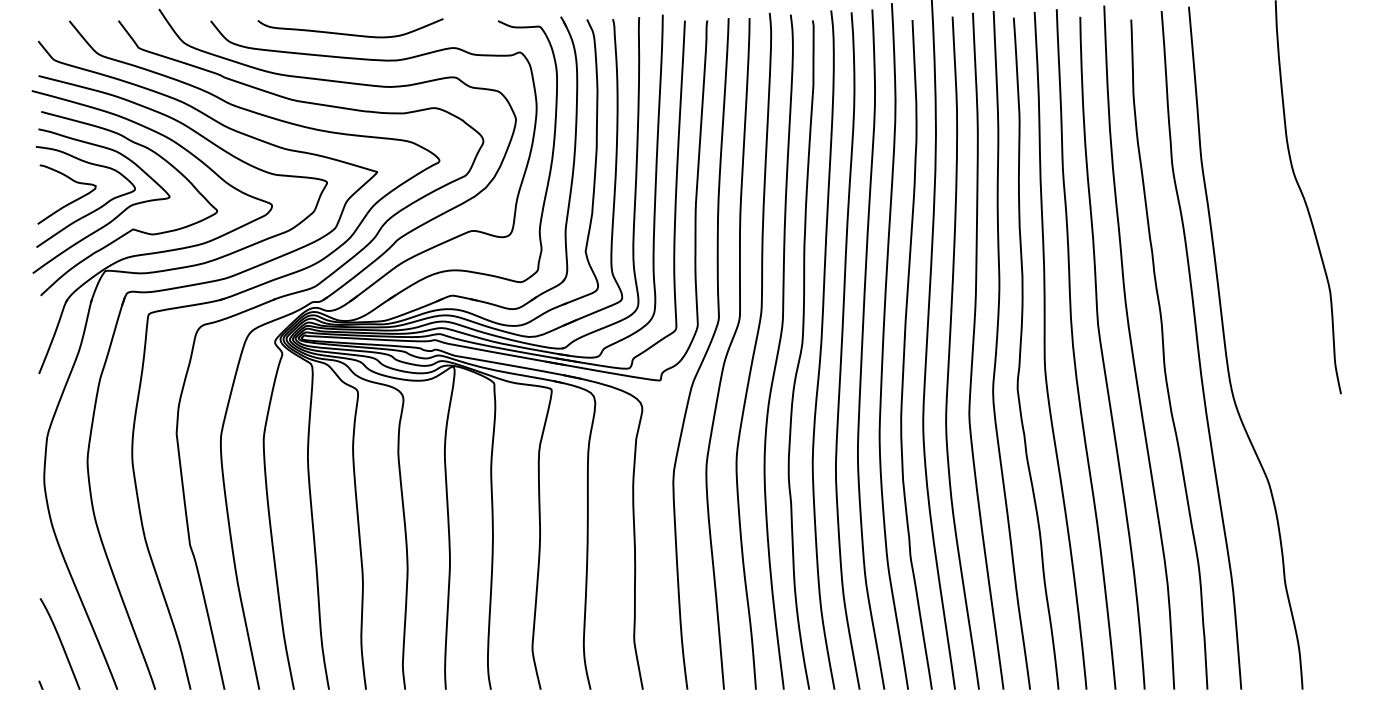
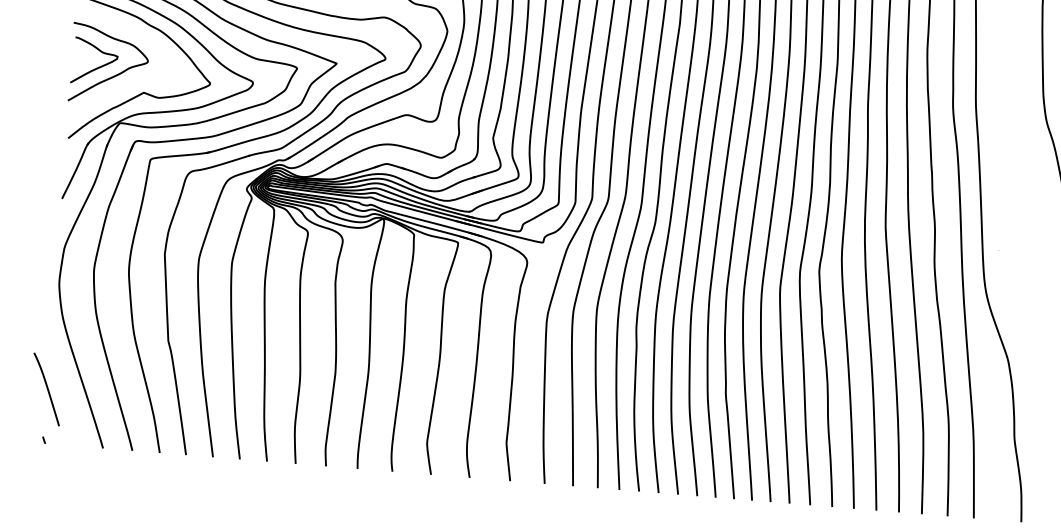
curve: (114, 217) -> (130, 82), removed
curve: (60, 643) -> (47, 389), moved

